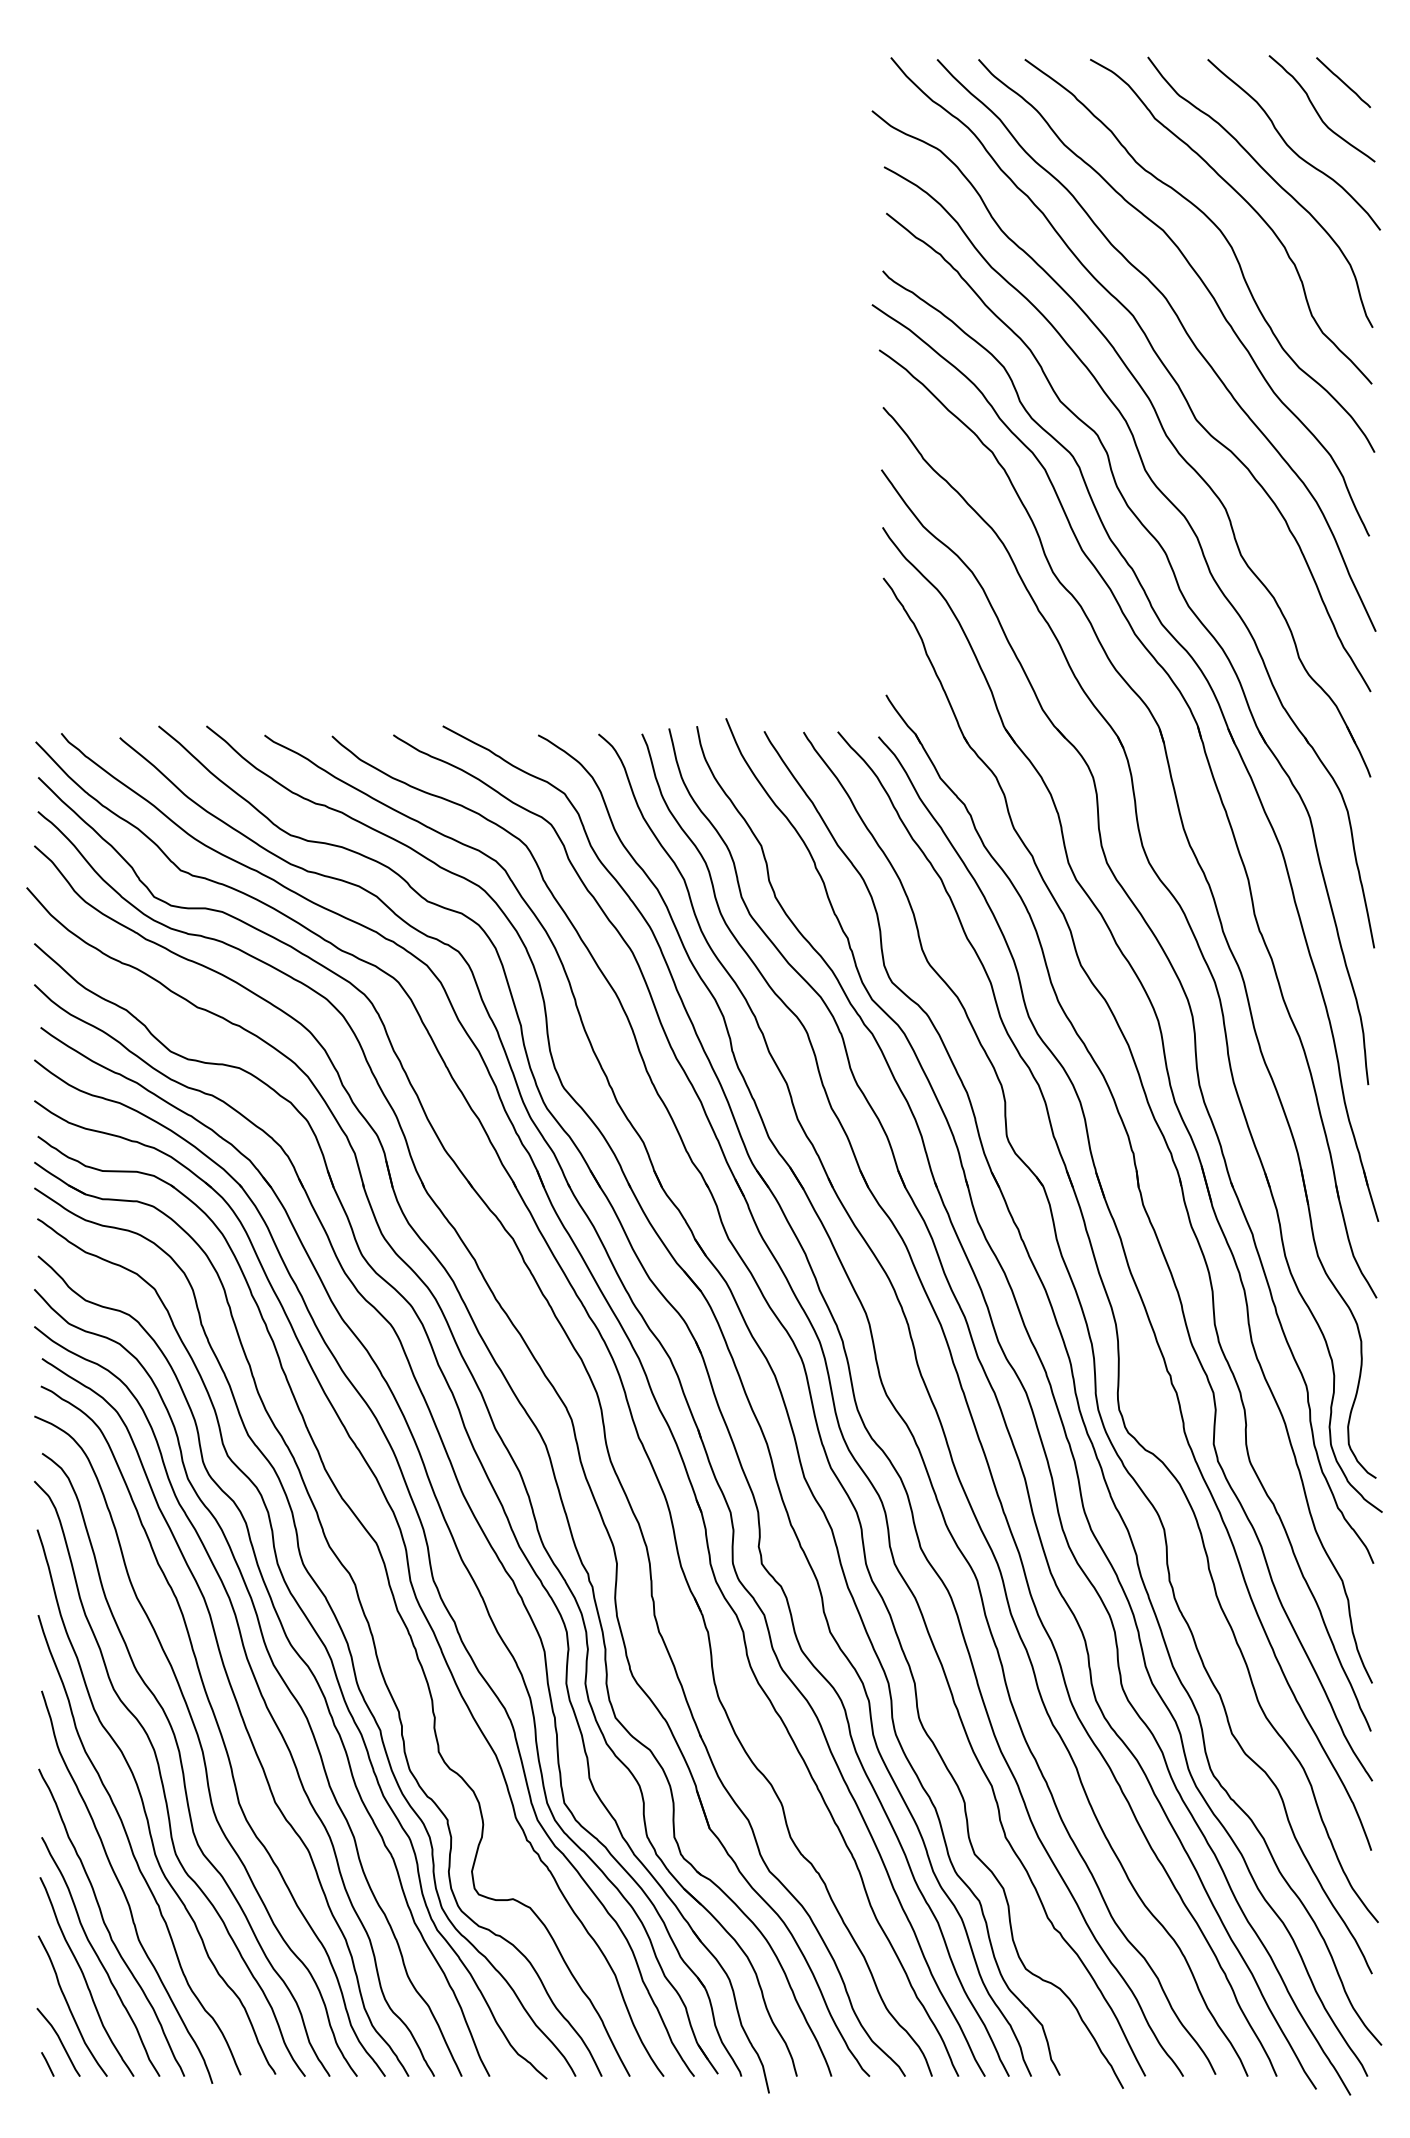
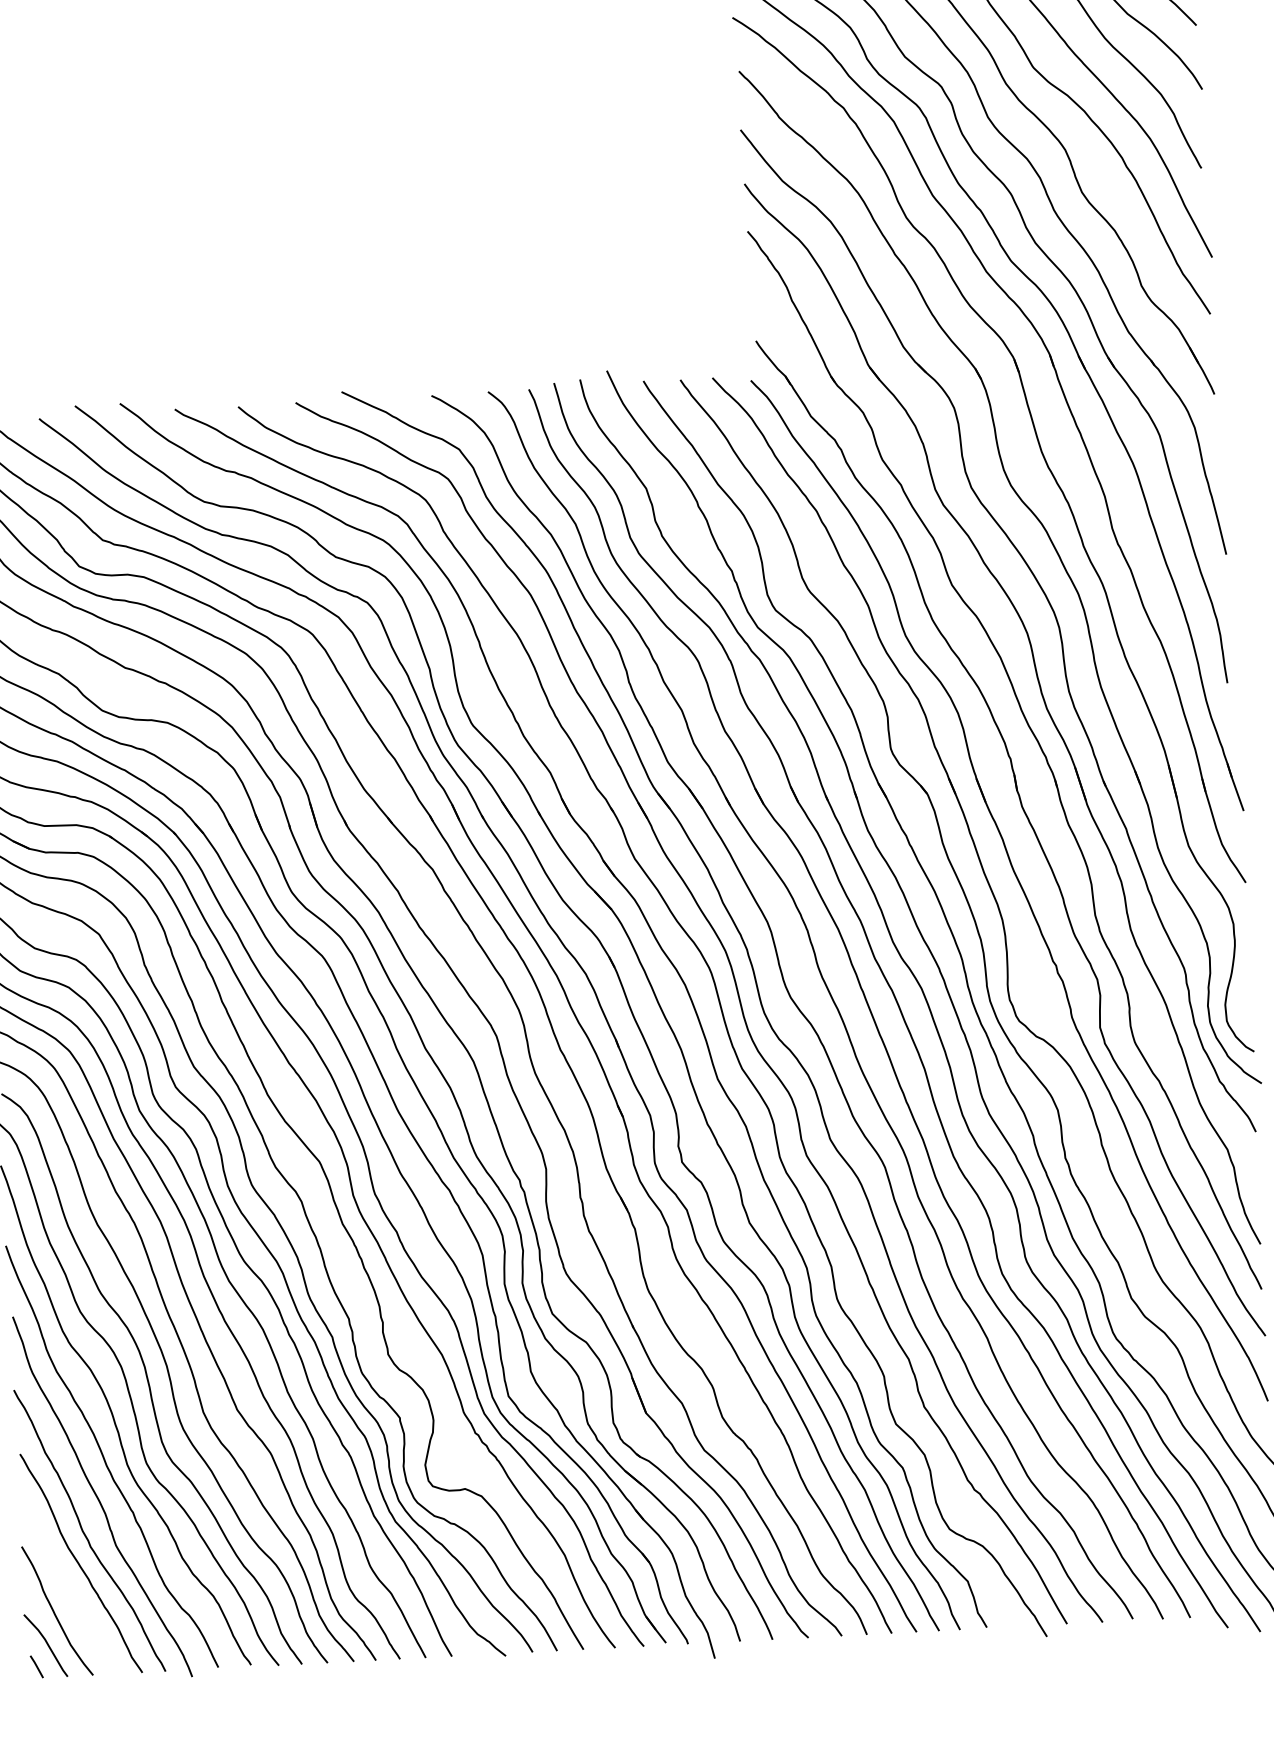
curve: (85, 1977) -> (67, 1583), removed

